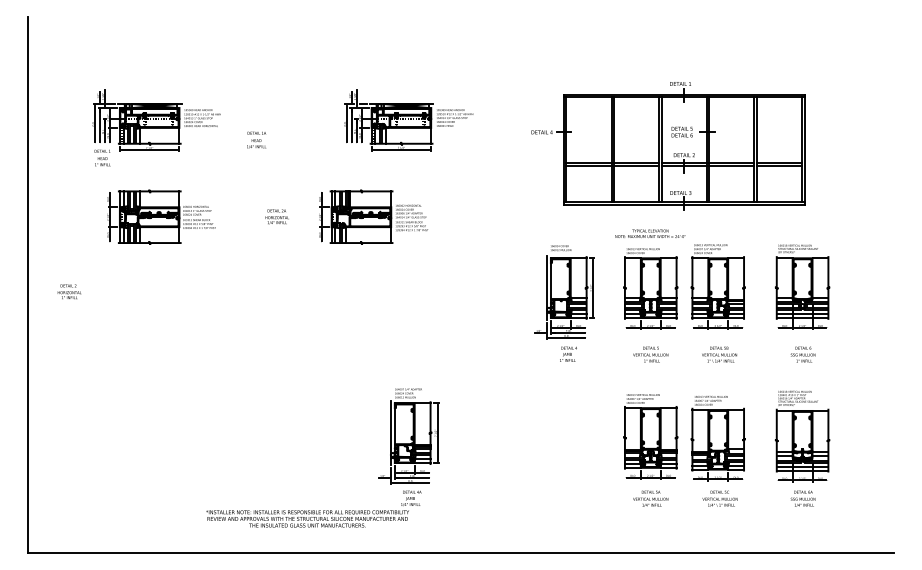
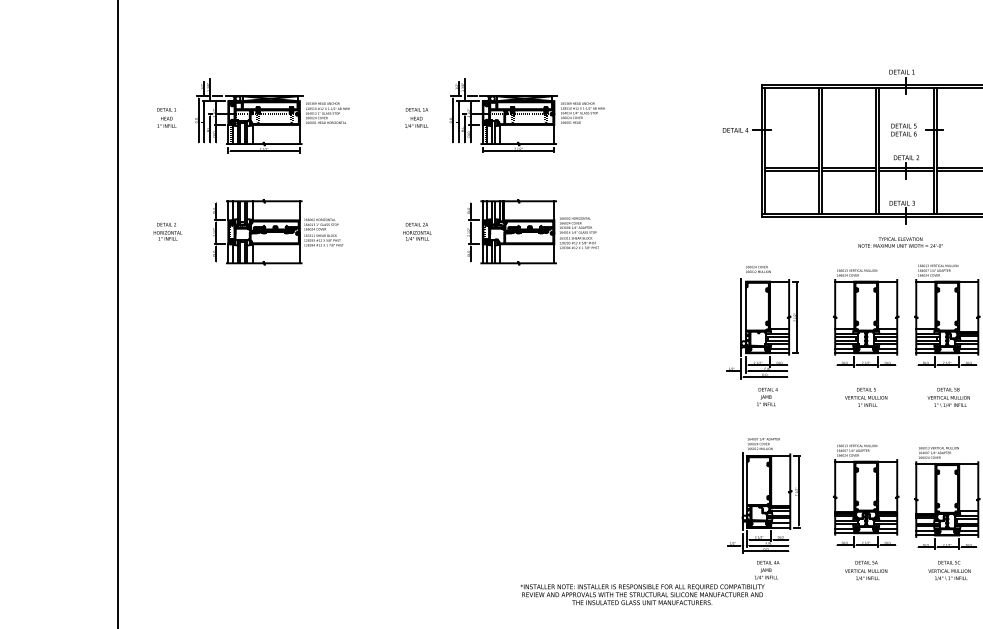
part: (408, 120) -> (527, 116), moved
text: (256, 139) -> (416, 117), moved
text: (102, 157) -> (166, 117), moved
text: (650, 233) -> (900, 242), moved
text: (69, 291) -> (167, 231), moved
part: (323, 510) -> (661, 584), moved

